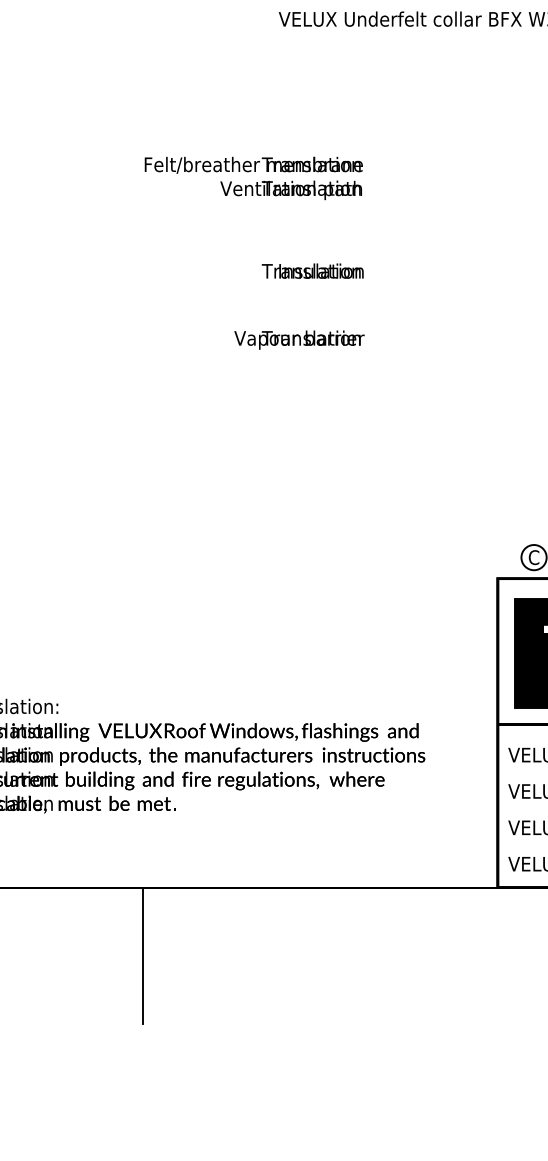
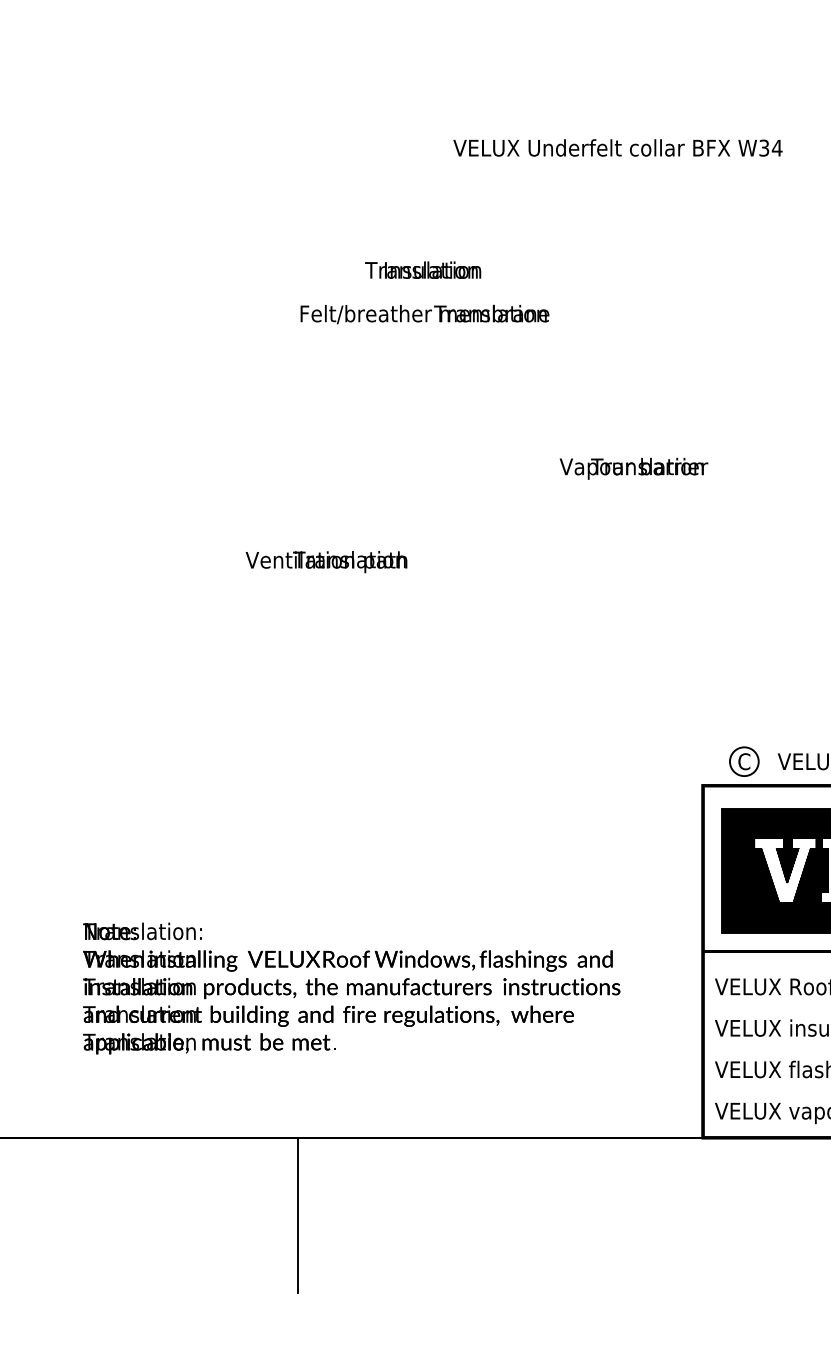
text: (291, 190) -> (326, 562), moved
text: (313, 270) -> (423, 269), moved
text: (299, 339) -> (633, 468), moved

